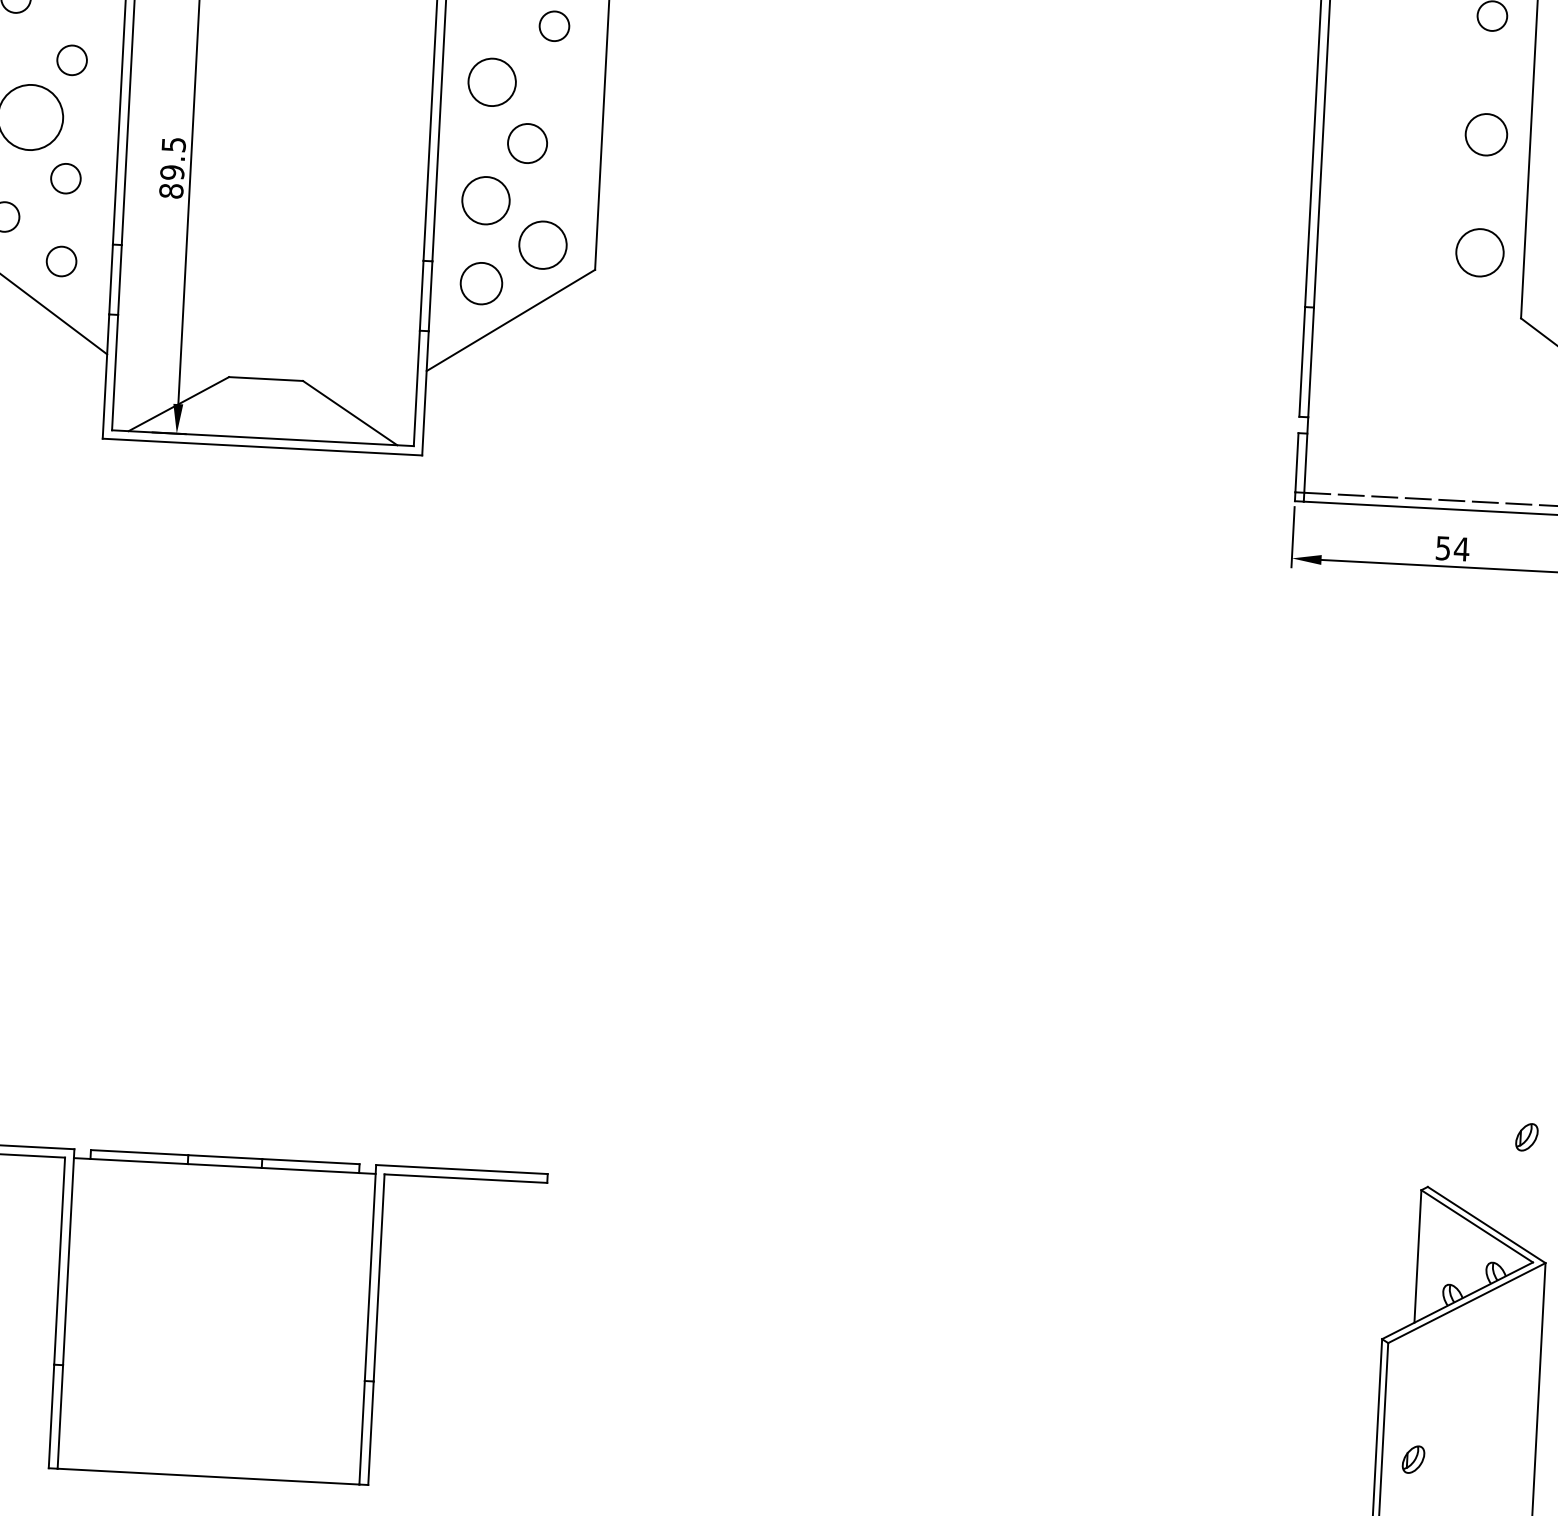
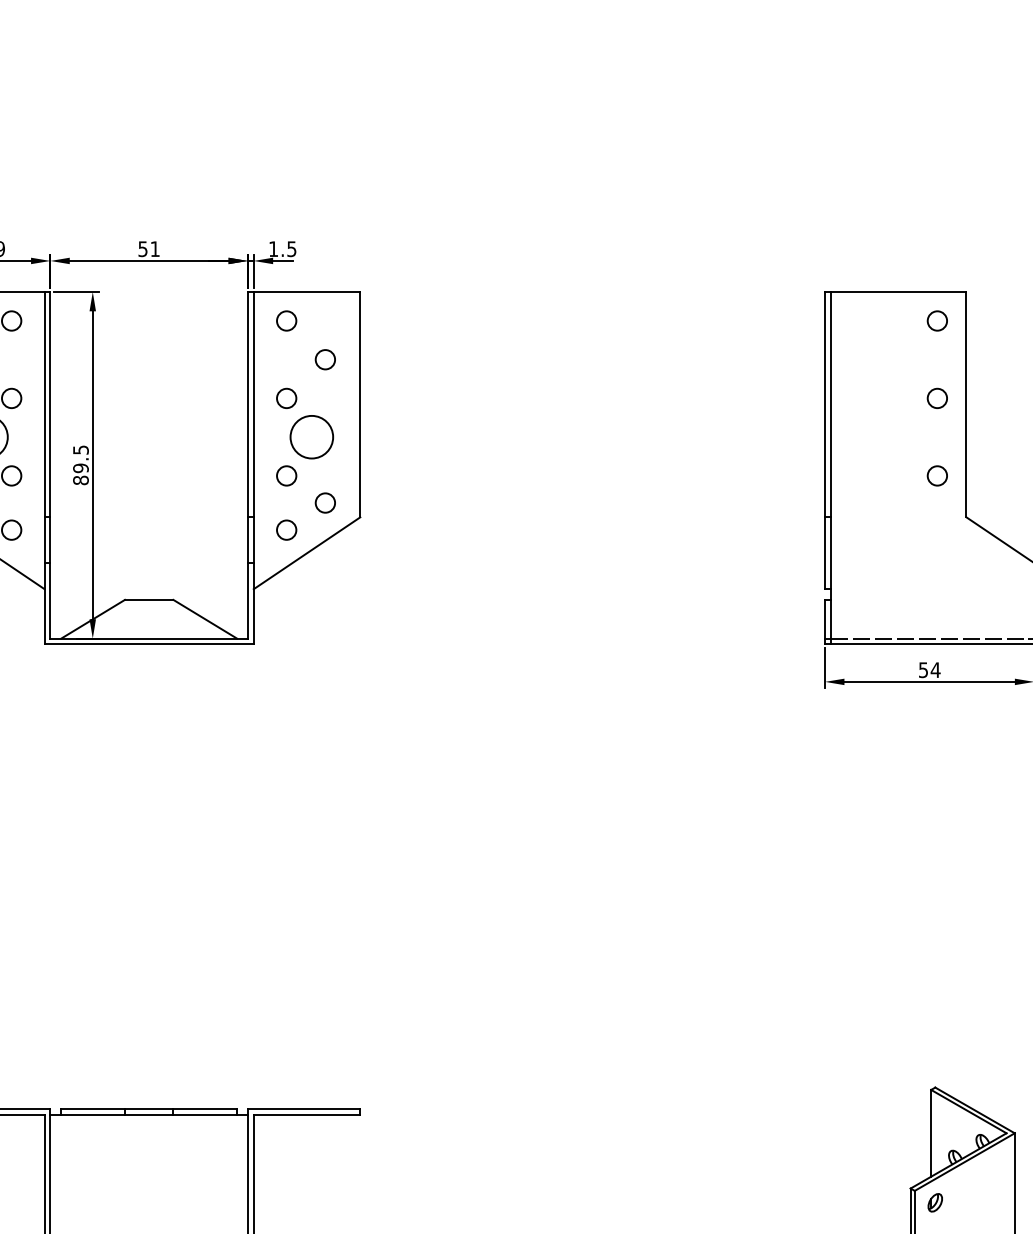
circle: (491, 82) -> (286, 398), size x0.62
circle: (1484, 132) -> (936, 397), size x0.71
circle: (527, 142) -> (311, 436), size x1.67
circle: (485, 200) -> (286, 475), size x0.62
circle: (543, 244) -> (325, 502), size x0.62
circle: (1480, 252) -> (937, 475), size x0.62
circle: (481, 282) -> (286, 529), size x0.71
part: (1525, 1136) -> (934, 1202), moved

